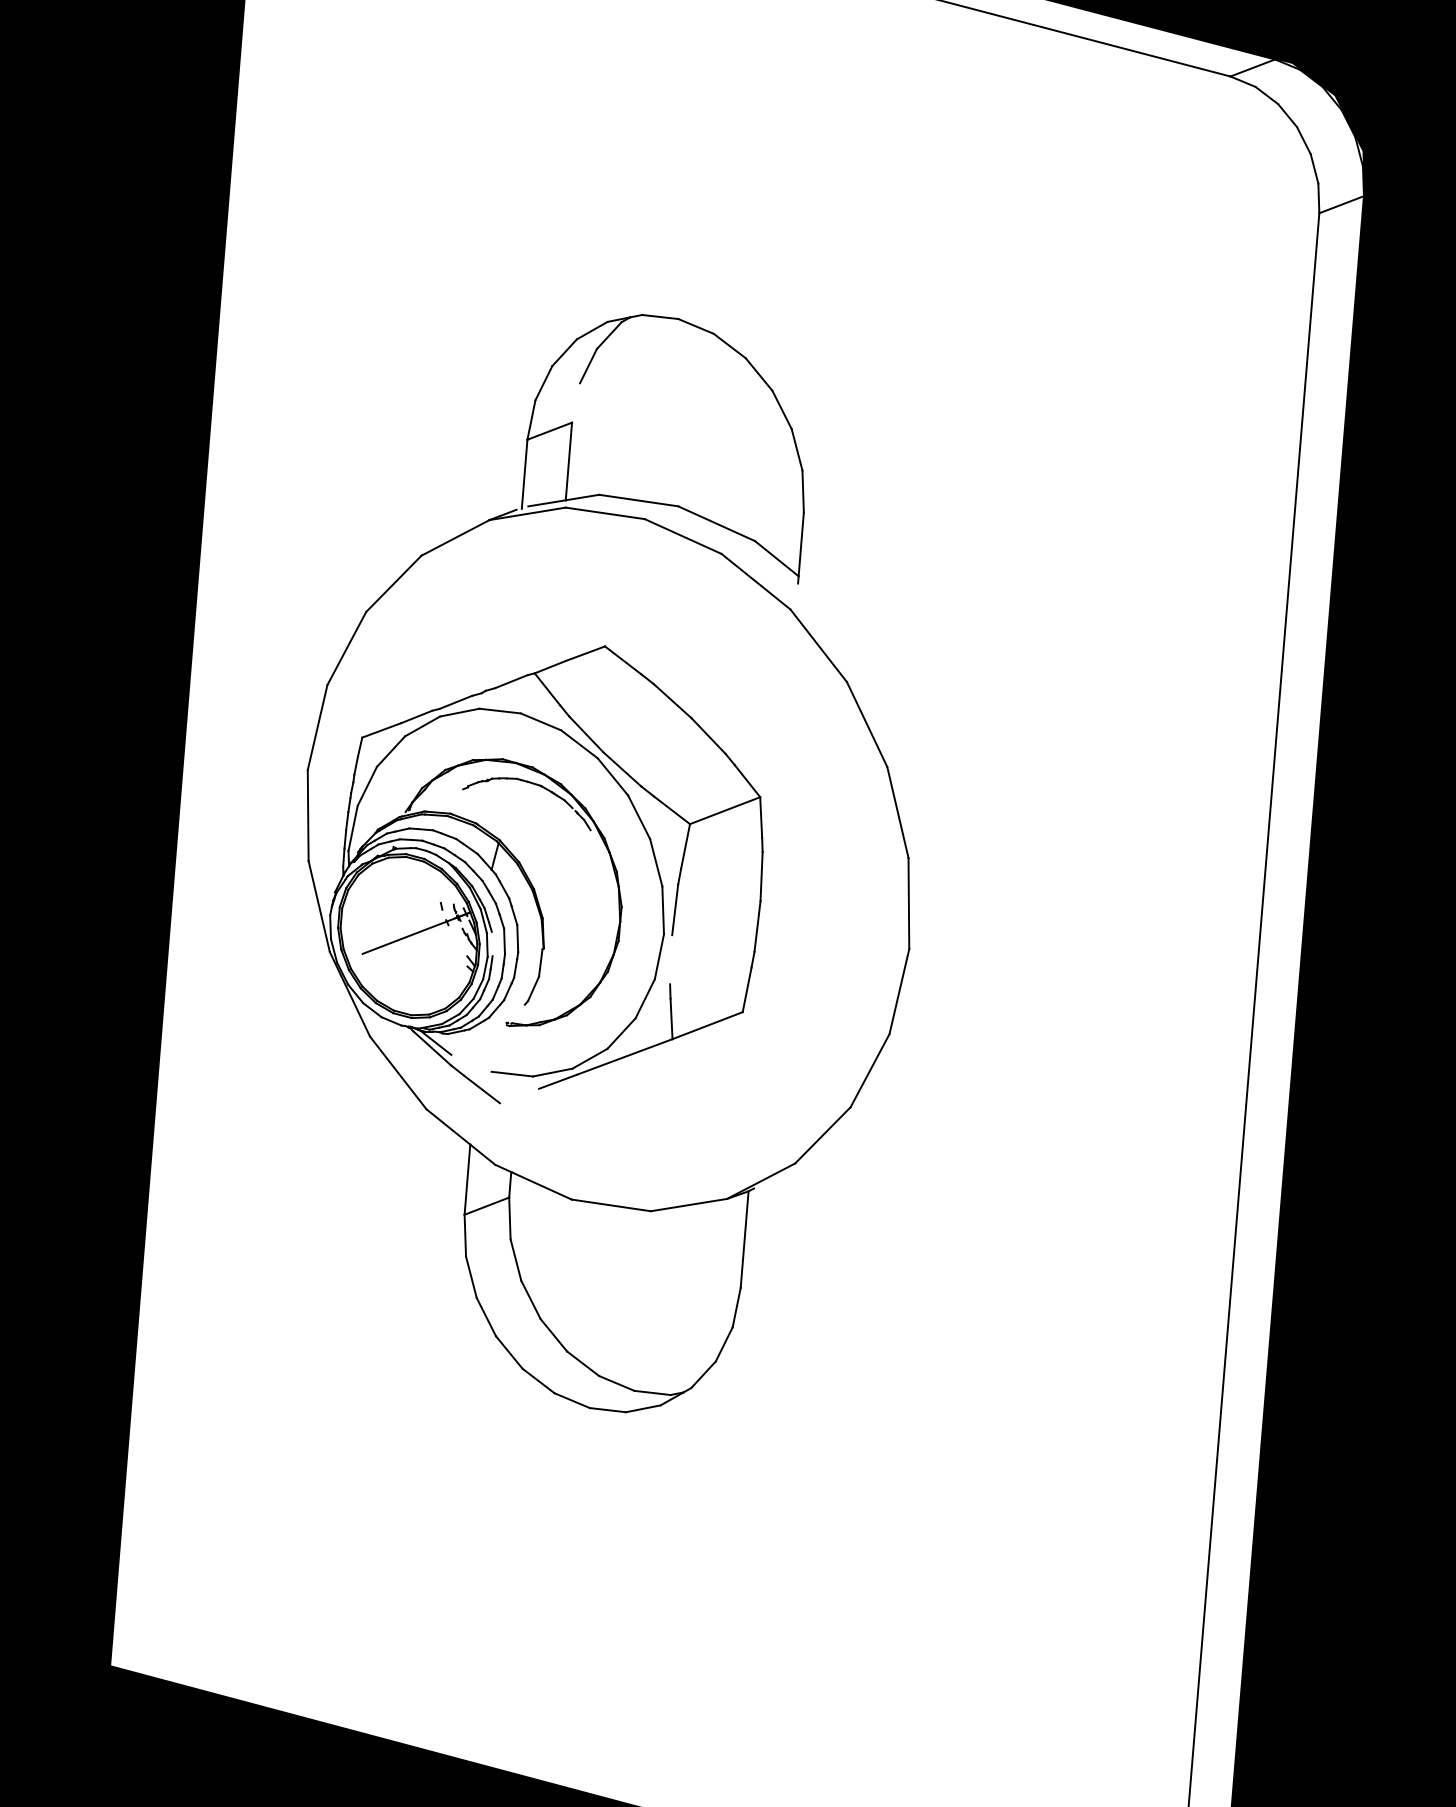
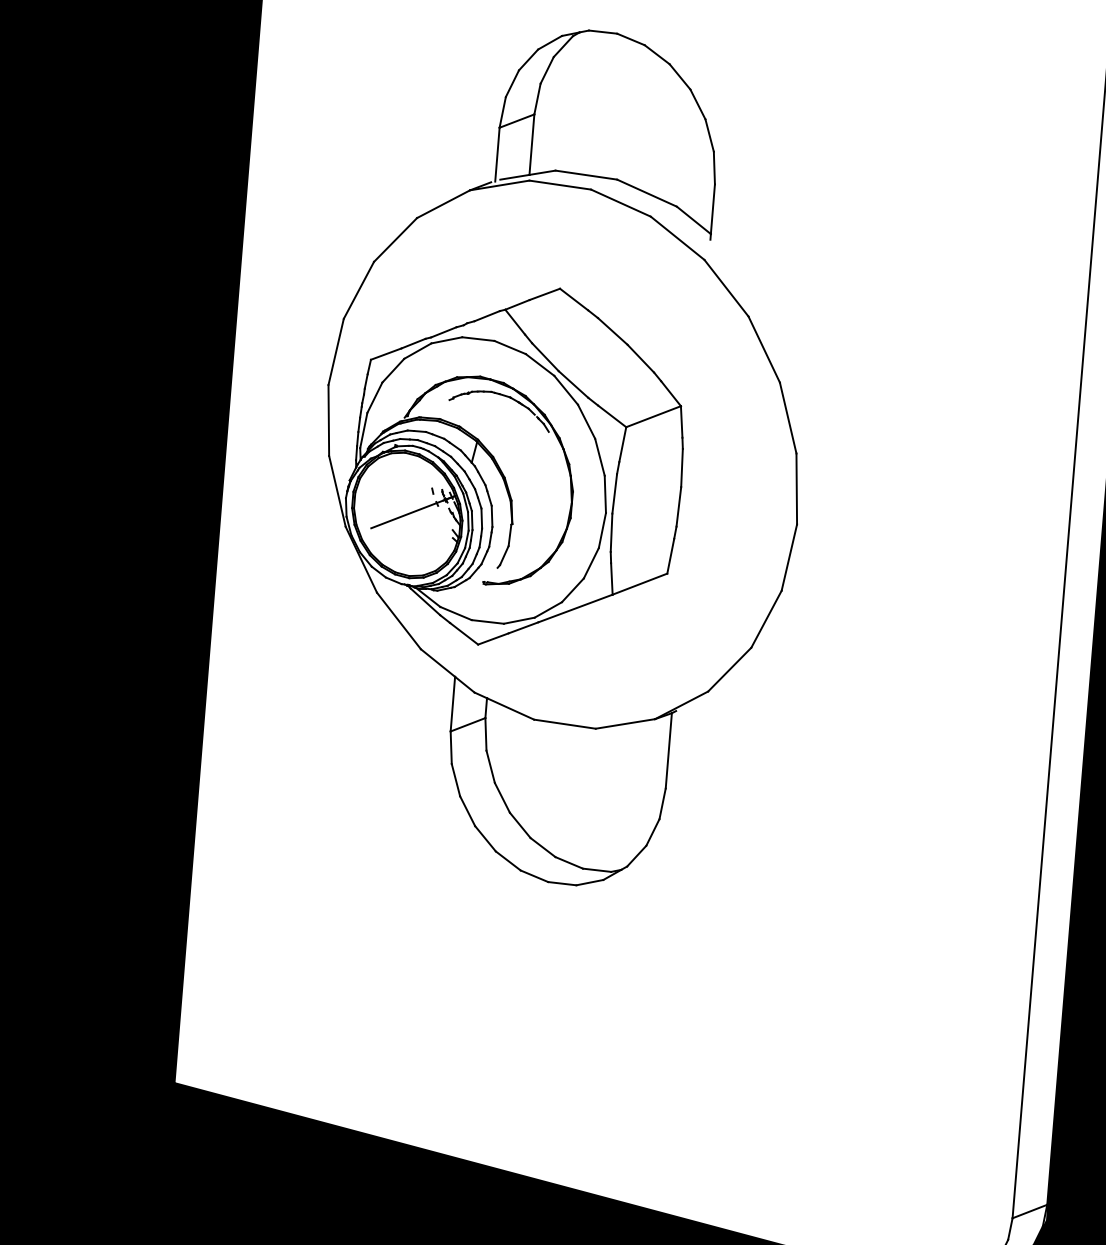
line: (576, 402) -> (537, 98), added
line: (491, 943) -> (471, 520), added
line: (671, 959) -> (611, 532), added
line: (471, 1062) -> (456, 612), added
line: (519, 1095) -> (493, 638), added

